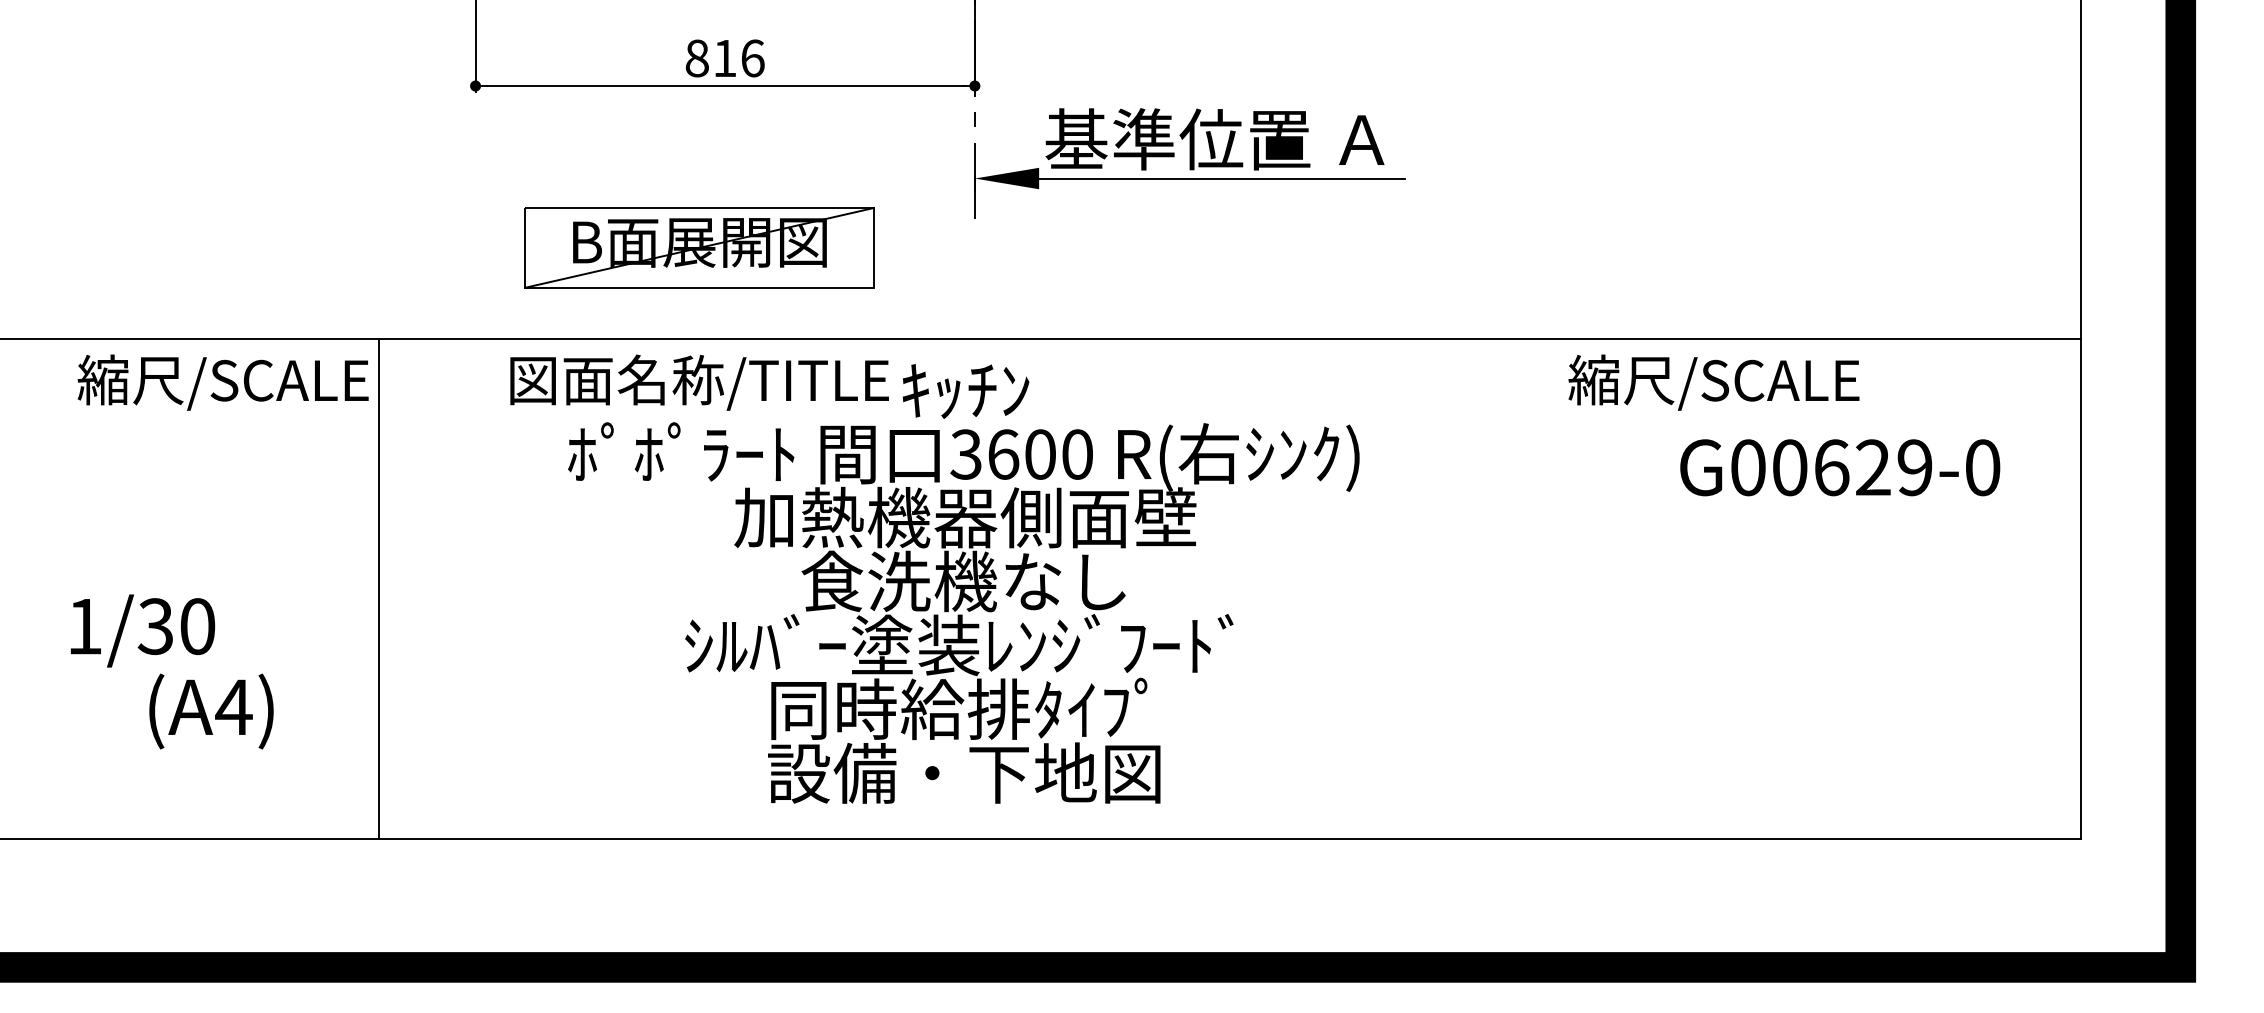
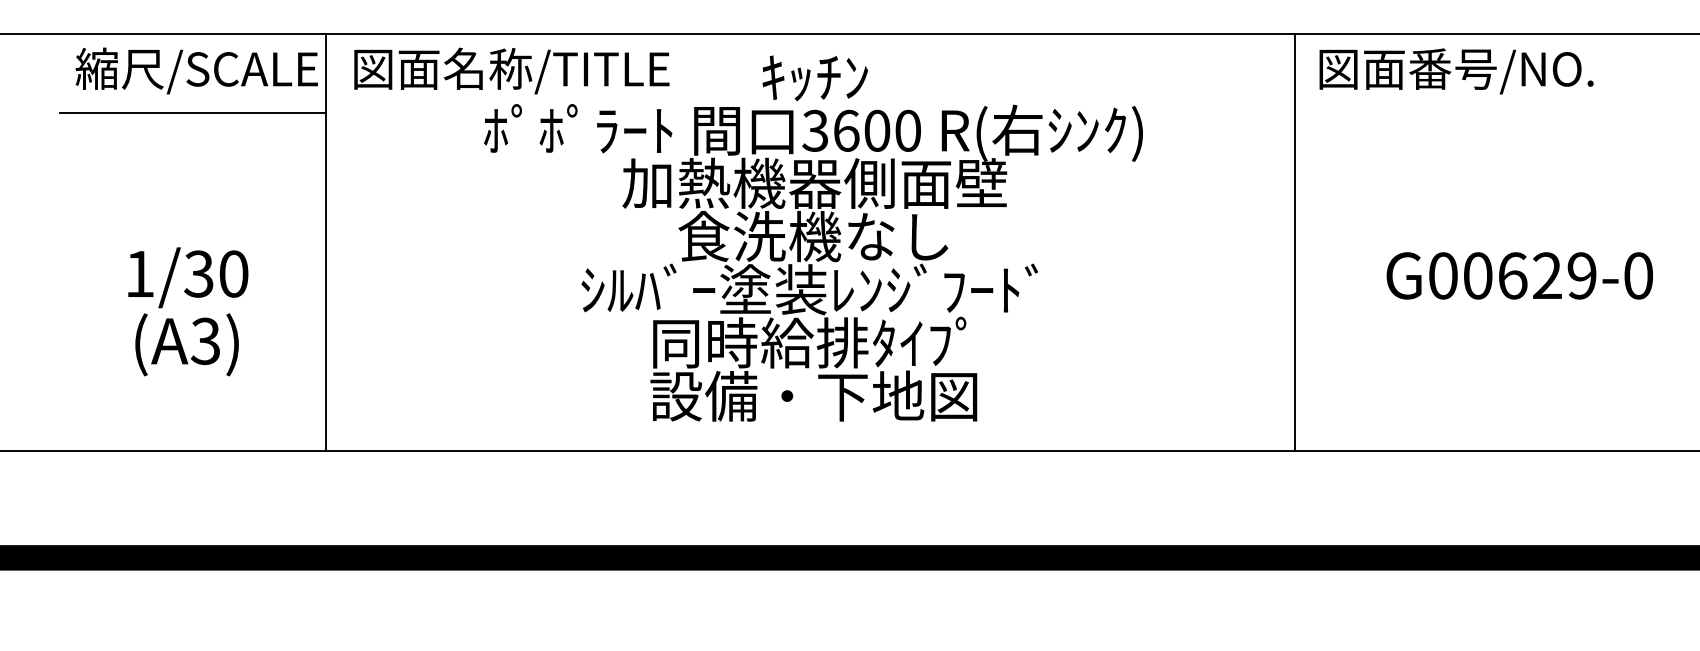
text: (699, 382) -> (511, 70), moved
text: (1734, 382) -> (1455, 70), 縮尺/SCALE -> 図面番号/NO.
line: (218, 433) -> (192, 113), added
text: (1840, 467) -> (1520, 275), moved
line: (1542, 588) -> (1295, 242), added
text: (143, 630) -> (188, 277), moved
text: (233, 706) -> (205, 340), (A4) -> (A3)

